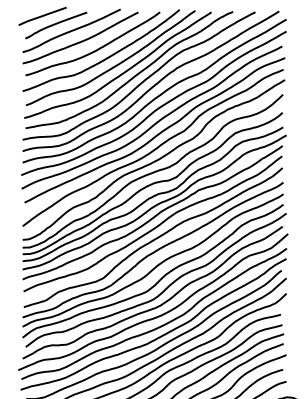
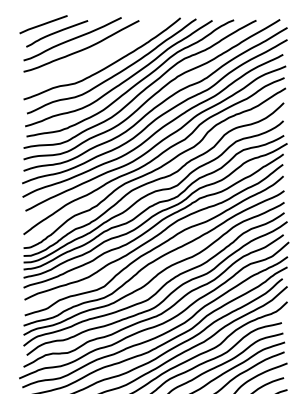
curve: (97, 48) -> (98, 56), removed

